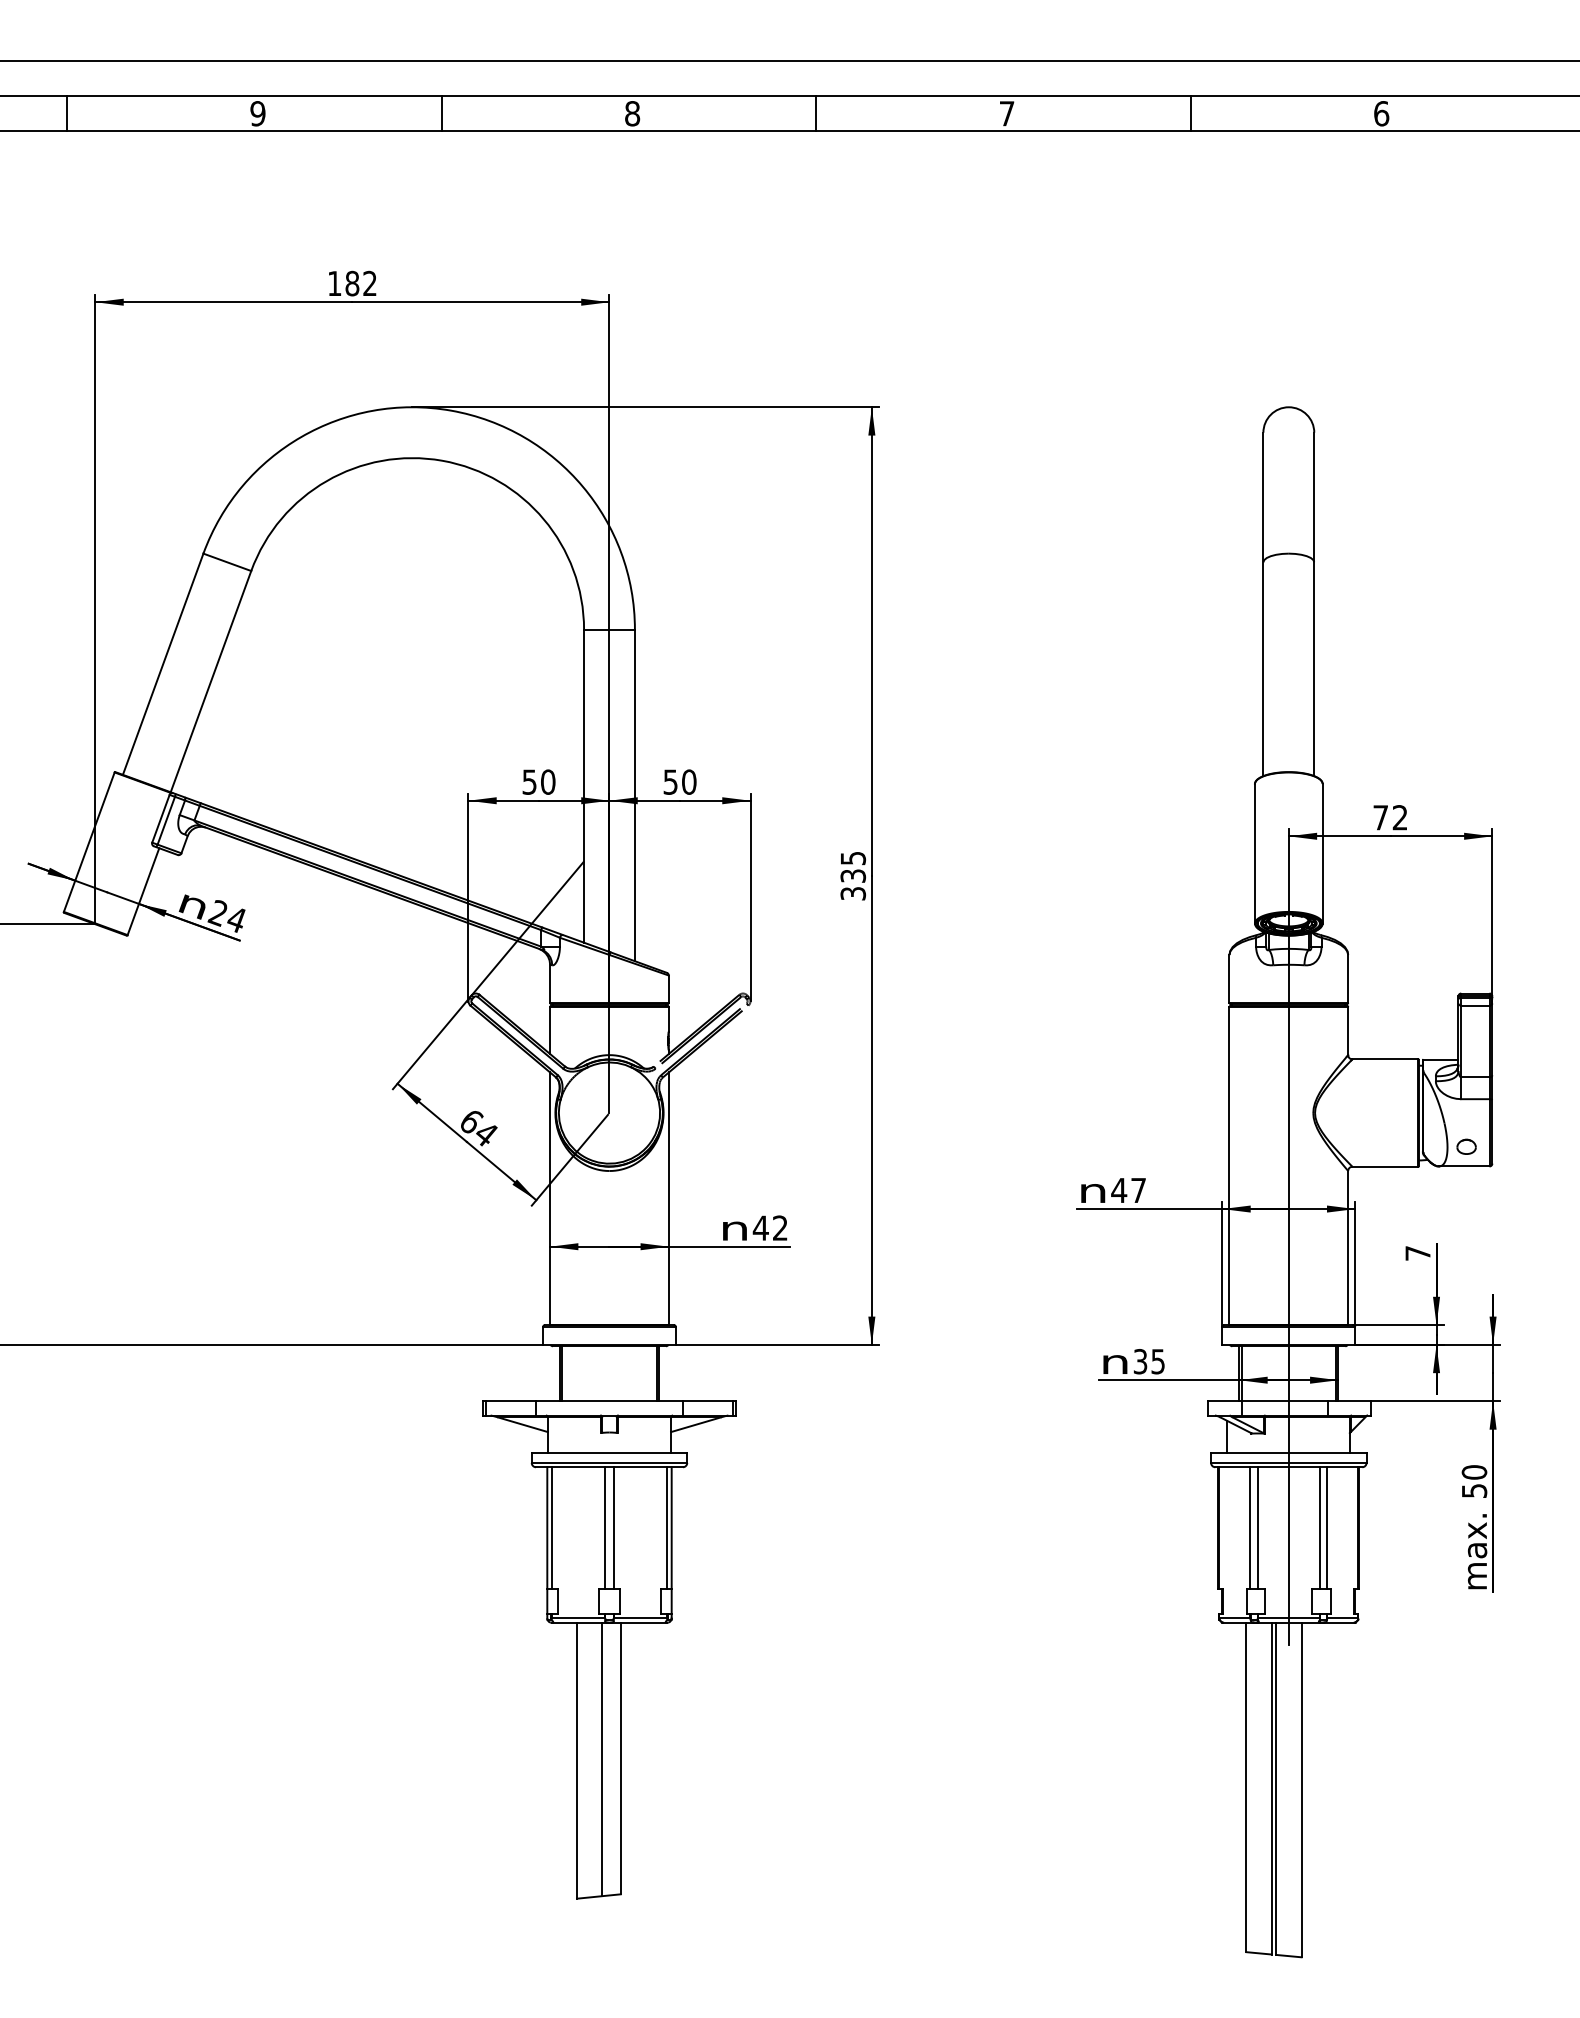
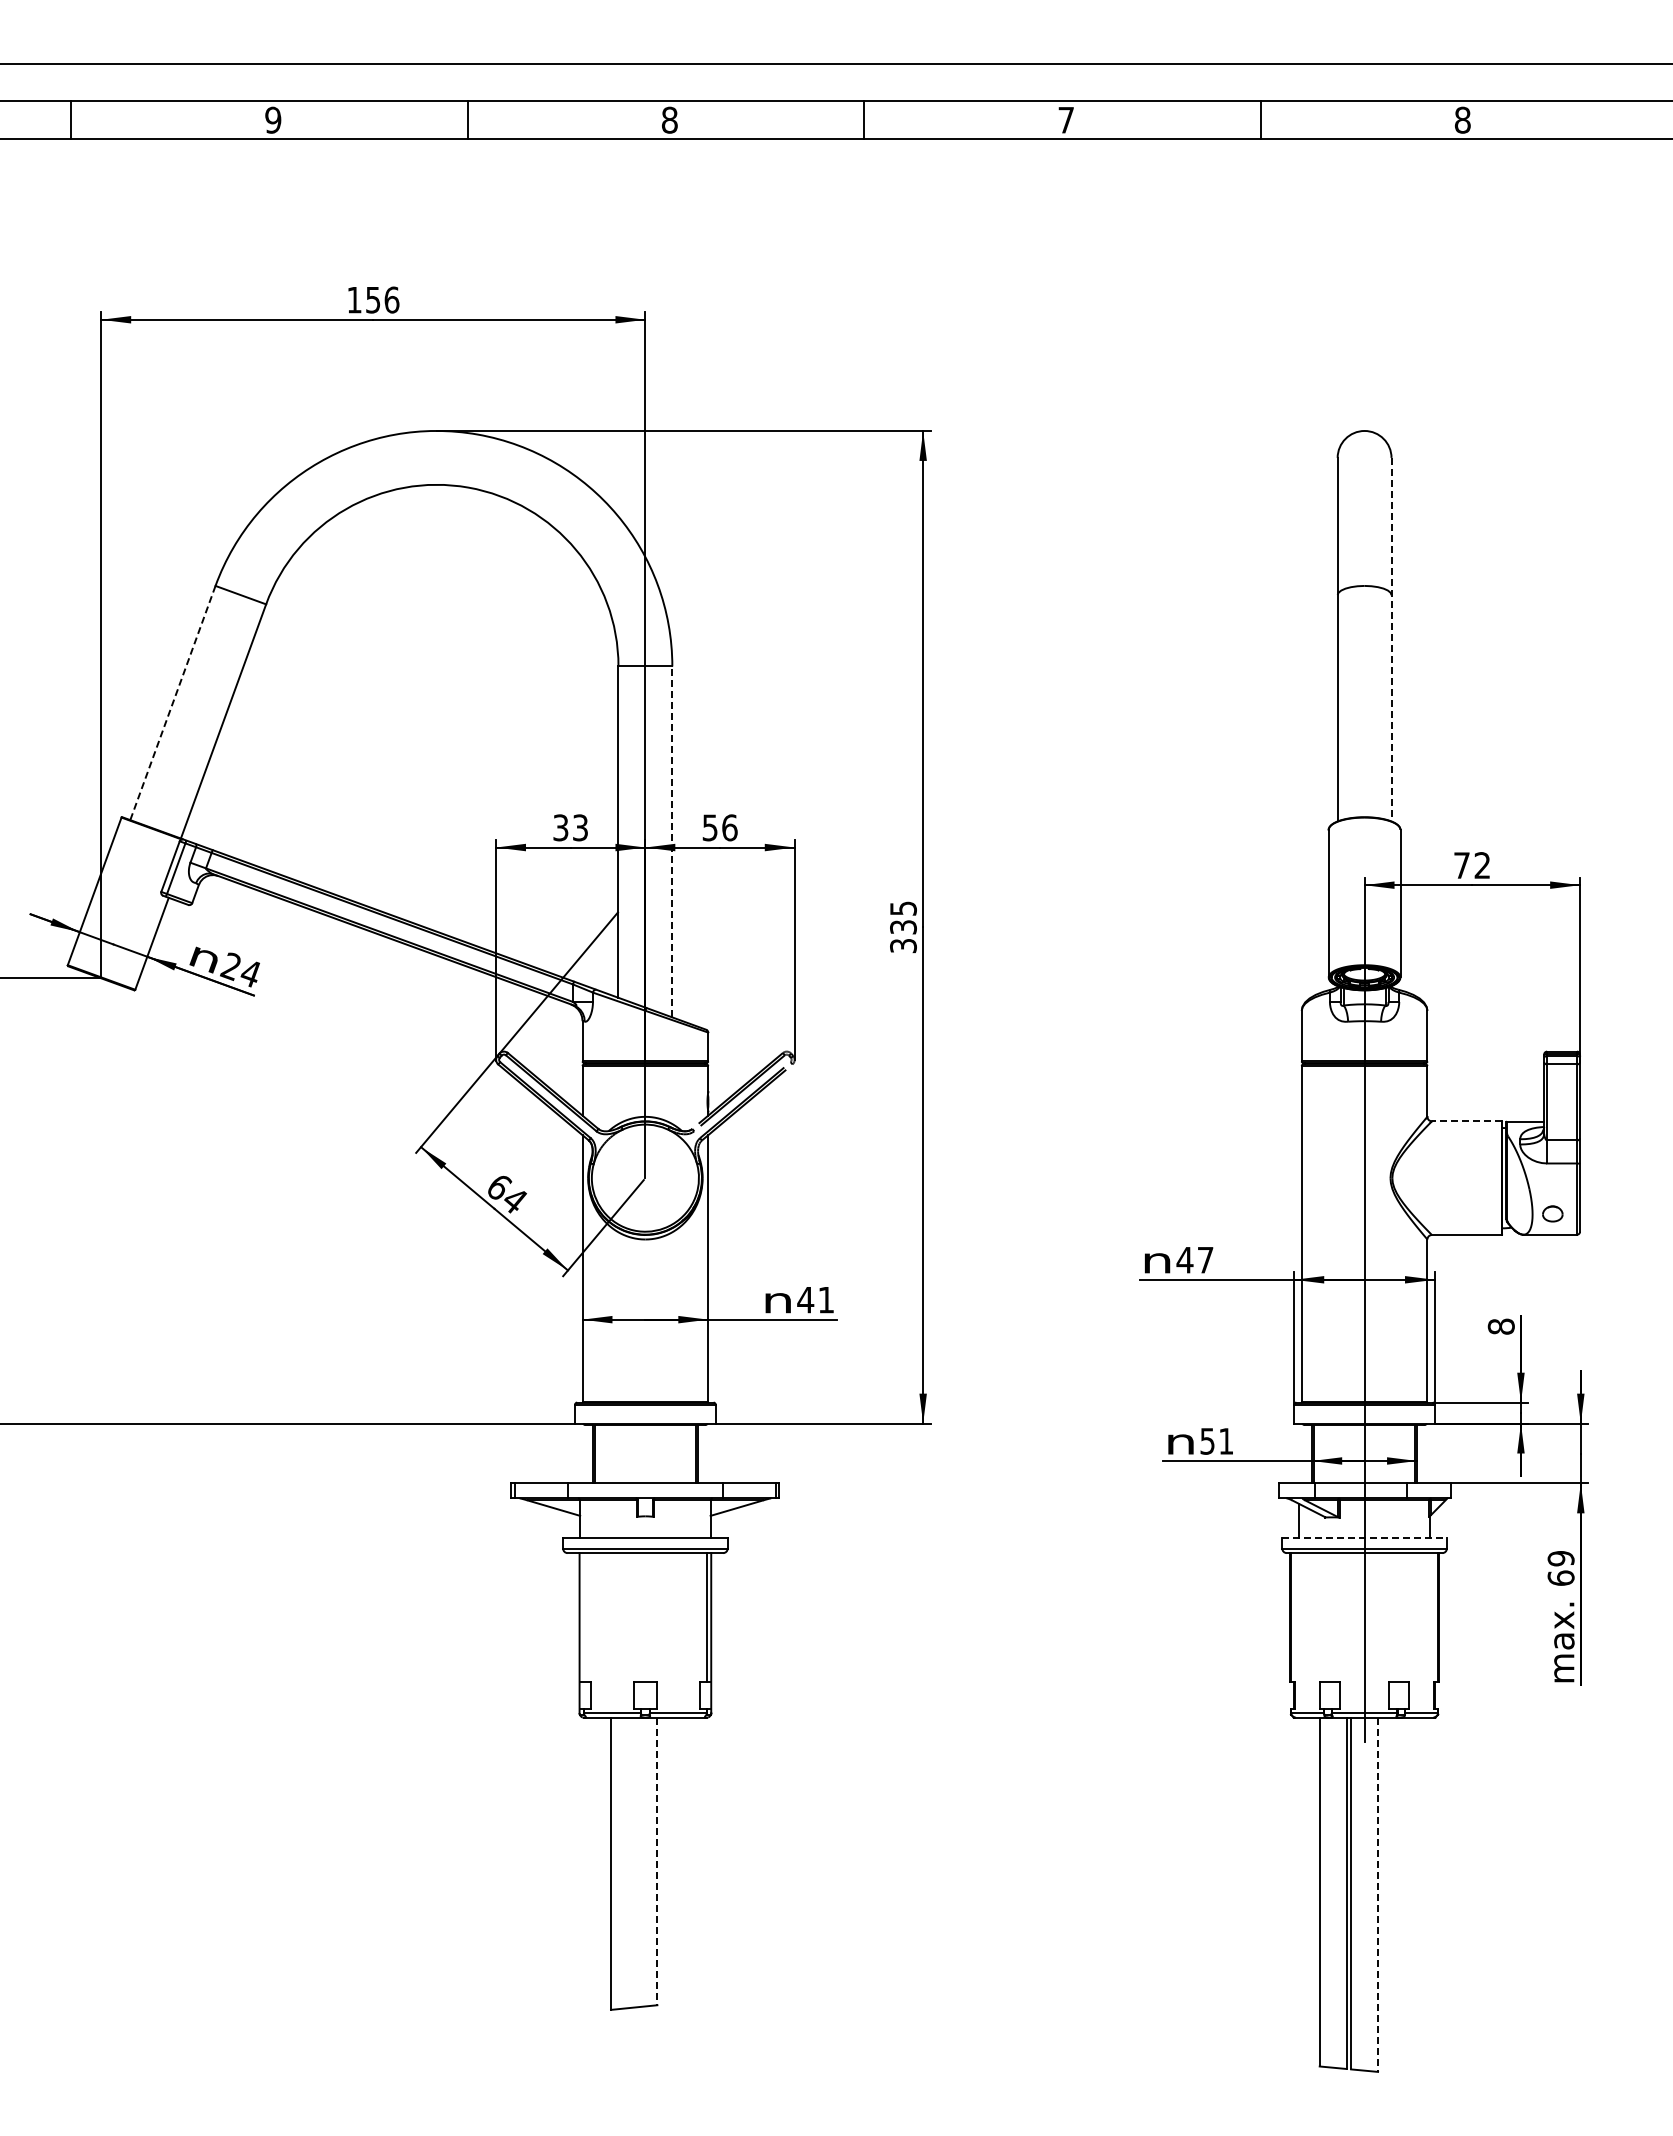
text: (1381, 113) -> (1462, 119), 6 -> 8
text: (361, 283) -> (382, 299), 182 -> 156
line: (1314, 604) -> (1391, 639), solid -> dashed
line: (162, 664) -> (172, 703), solid -> dashed
text: (539, 781) -> (571, 827), 50 -> 33
text: (688, 781) -> (729, 827), 50 -> 56
line: (635, 795) -> (672, 841), solid -> dashed
line: (1385, 1059) -> (1466, 1121), solid -> dashed
text: (779, 1227) -> (825, 1299), 42 -> 41
text: (1417, 1253) -> (1500, 1326), 7 -> 8
text: (1149, 1360) -> (1217, 1440), 35 -> 51
line: (1289, 1453) -> (1365, 1538), solid -> dashed
text: (1473, 1480) -> (1560, 1567), 50 -> 69
line: (551, 1528) -> (584, 1617), removed
line: (604, 1528) -> (640, 1617), removed
line: (613, 1528) -> (649, 1617), removed
line: (1250, 1528) -> (1323, 1617), removed
line: (1257, 1528) -> (1331, 1617), removed
line: (1319, 1528) -> (1397, 1617), removed
line: (1327, 1528) -> (1405, 1617), removed
line: (620, 1758) -> (657, 1861), solid -> dashed
line: (602, 1759) -> (637, 1862), removed
line: (1301, 1790) -> (1378, 1895), solid -> dashed

